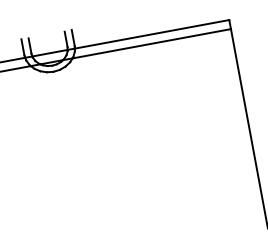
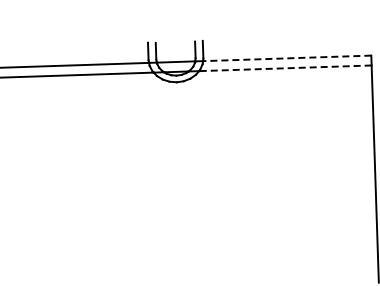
line: (151, 34) -> (286, 58), solid -> dashed
line: (150, 44) -> (284, 68), solid -> dashed

